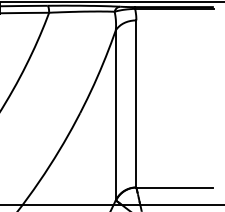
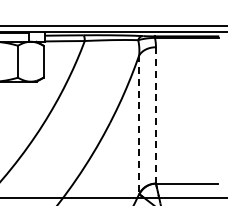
line: (137, 104) -> (156, 115), solid -> dashed
line: (116, 116) -> (139, 125), solid -> dashed

